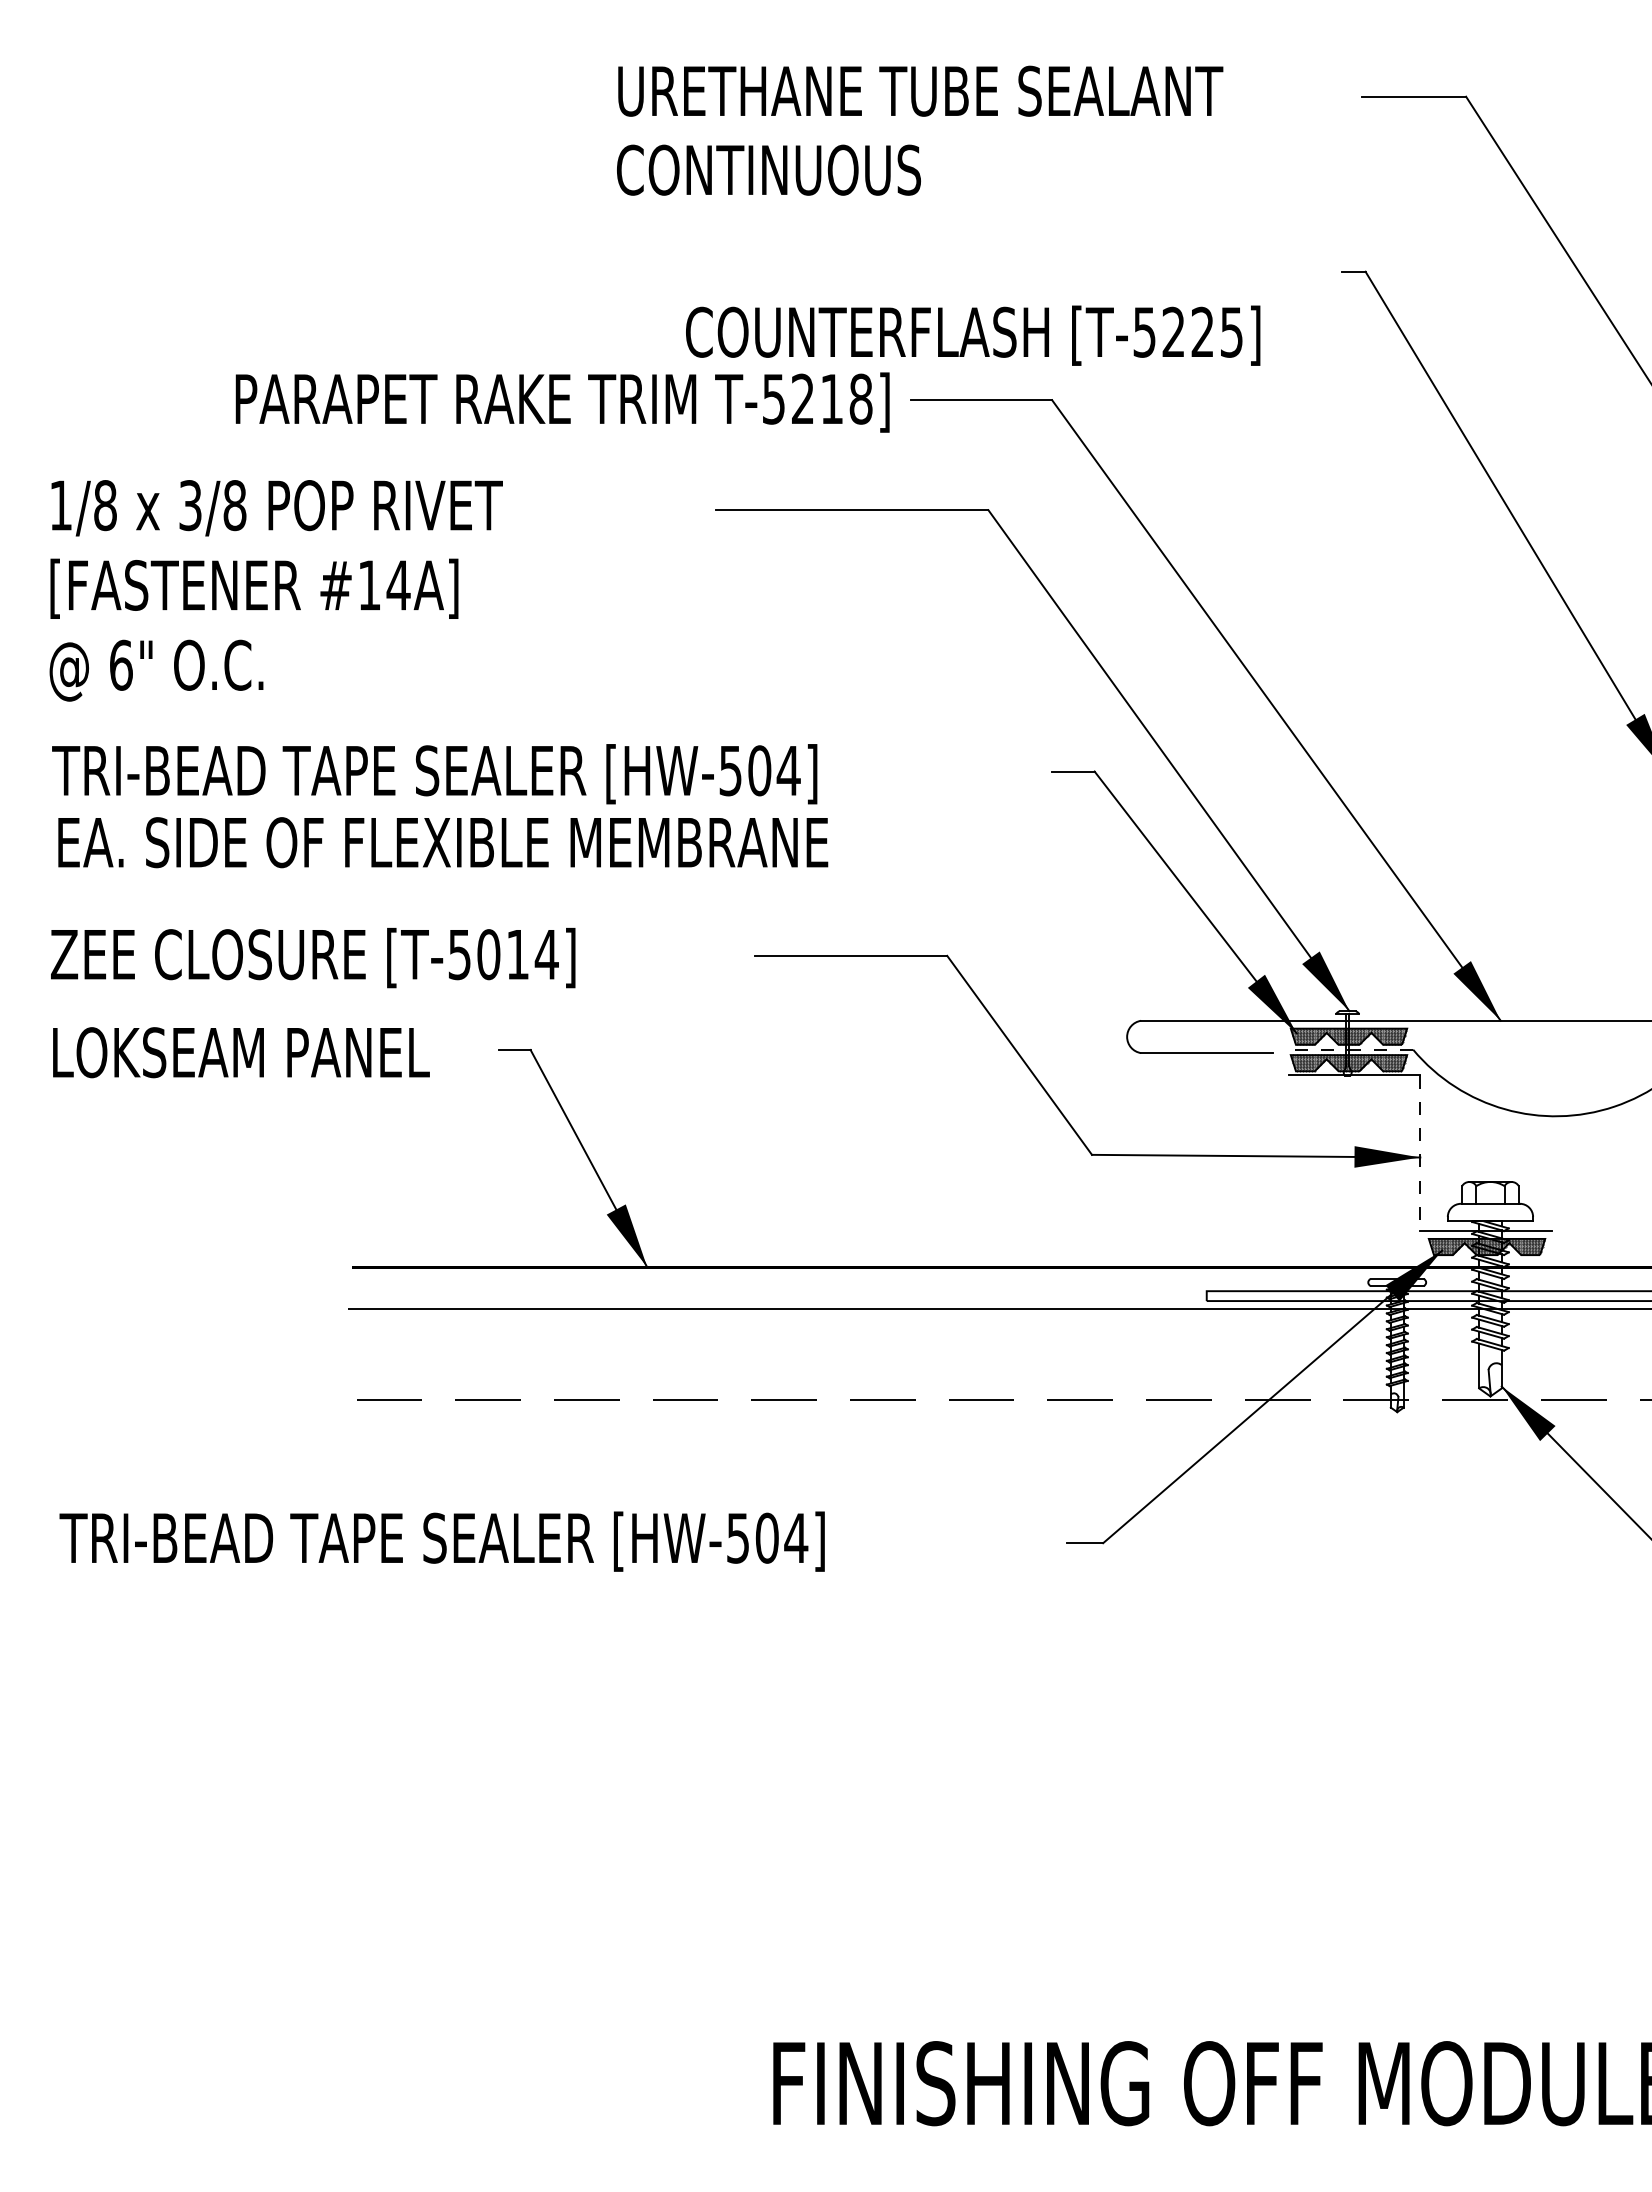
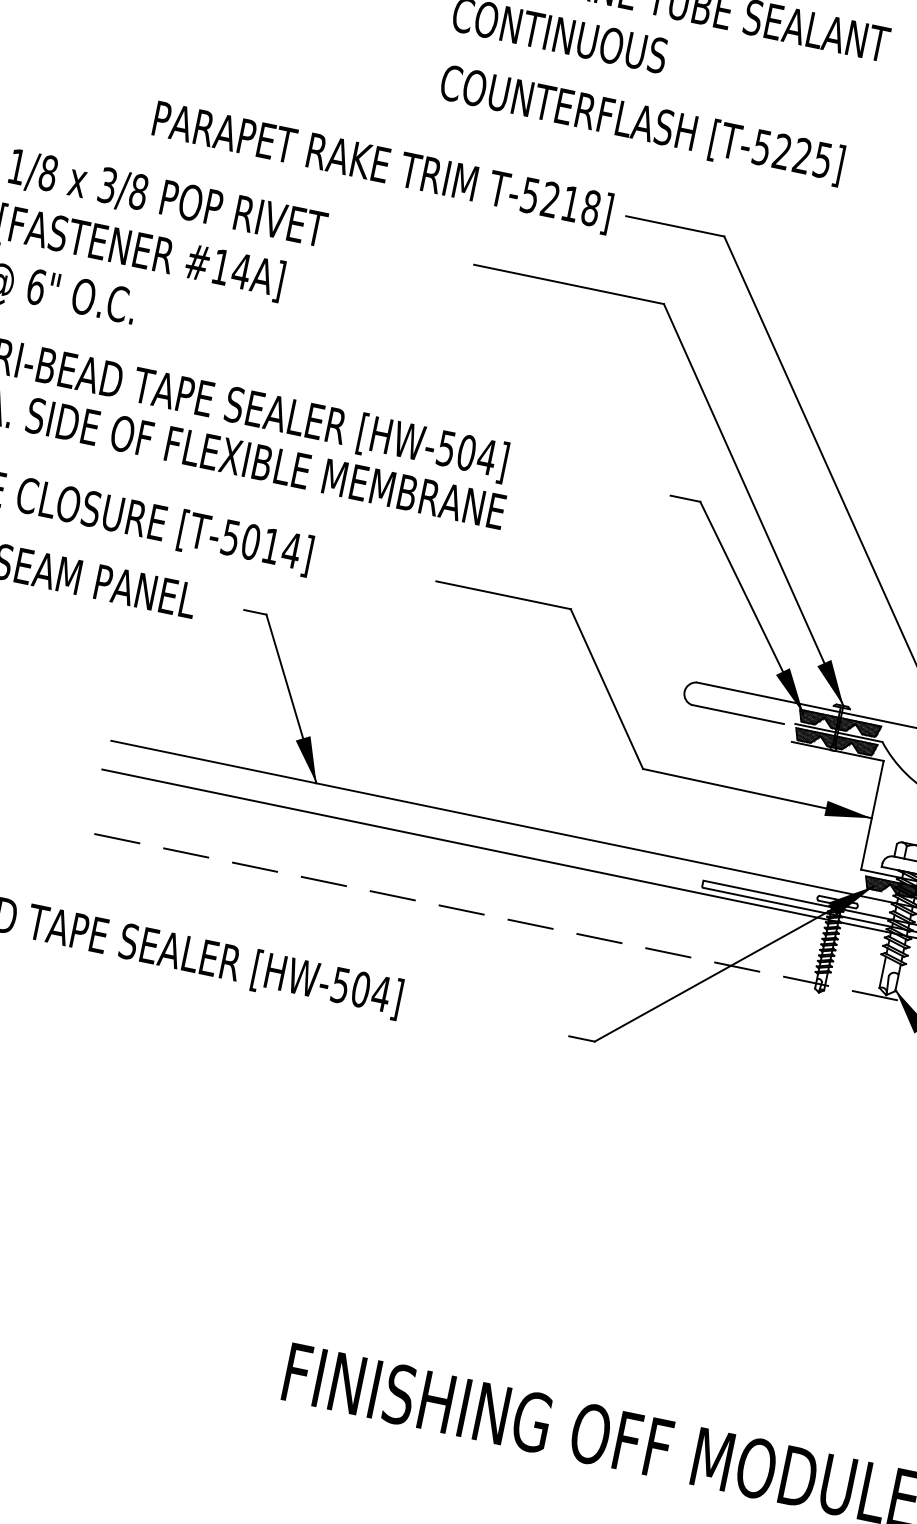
text: (973, 335) -> (642, 125), moved
line: (1350, 1049) -> (838, 732), dashed -> solid
line: (1420, 1153) -> (872, 815), dashed -> solid

